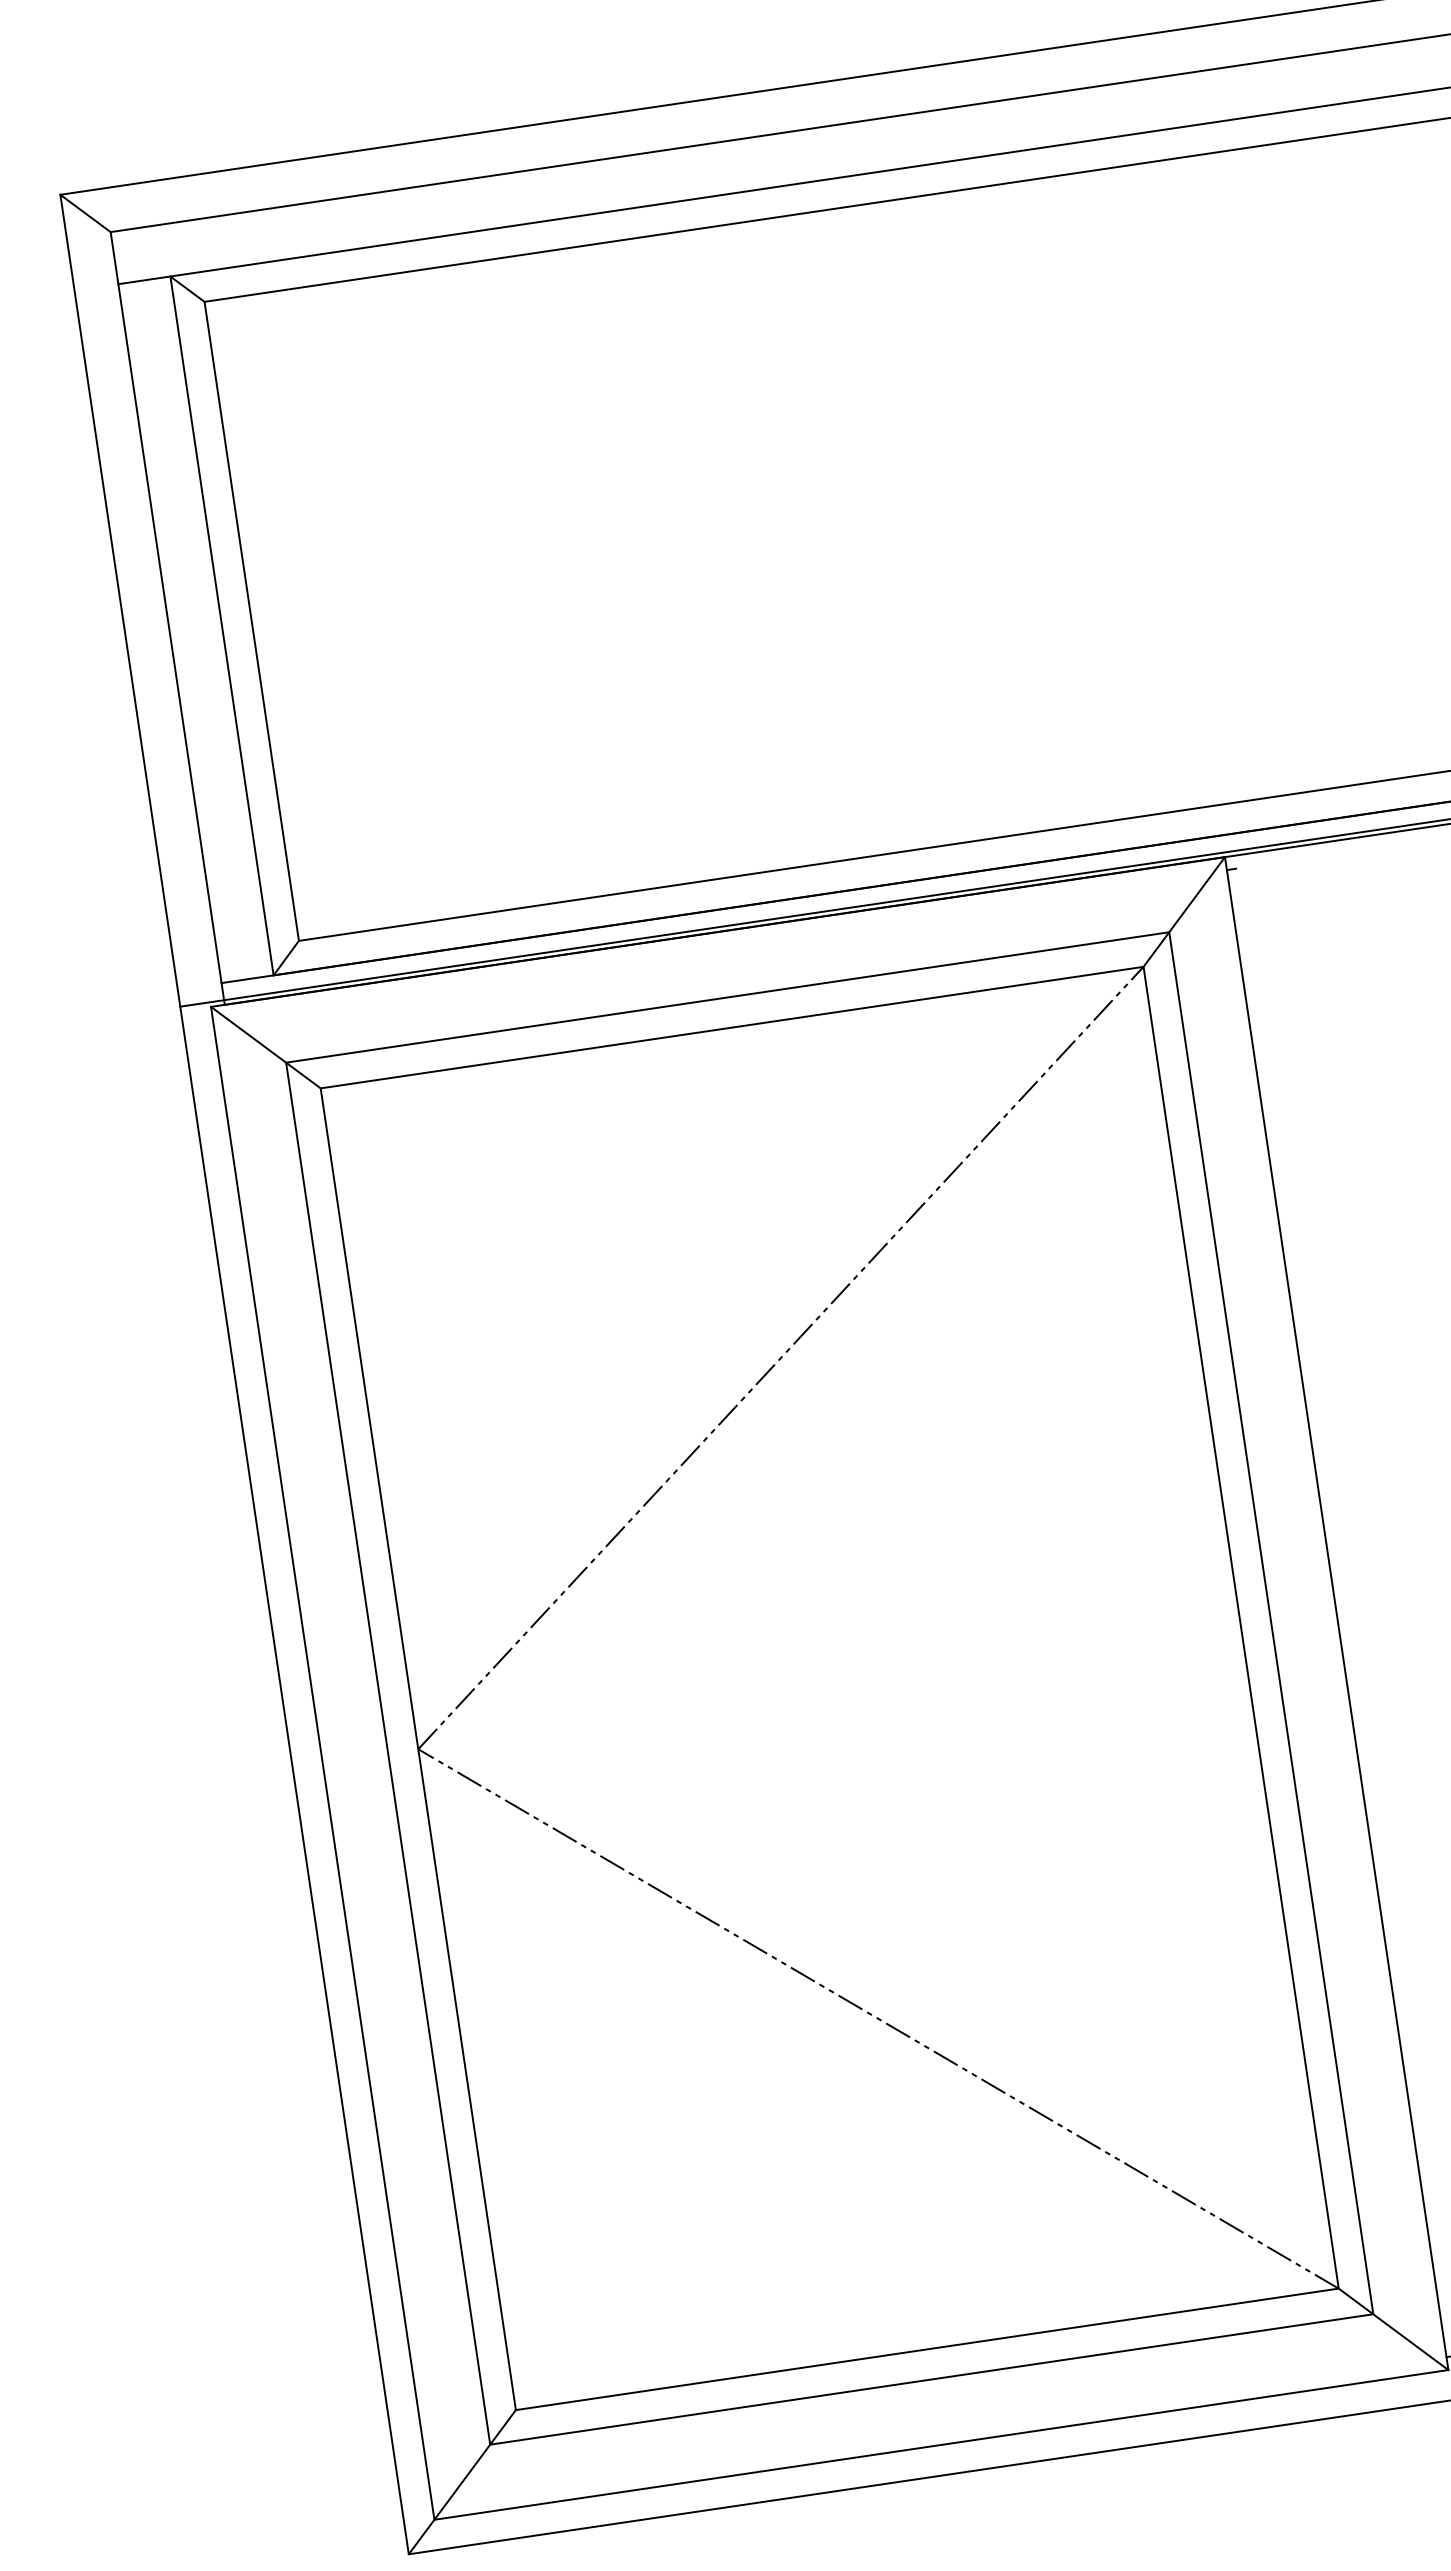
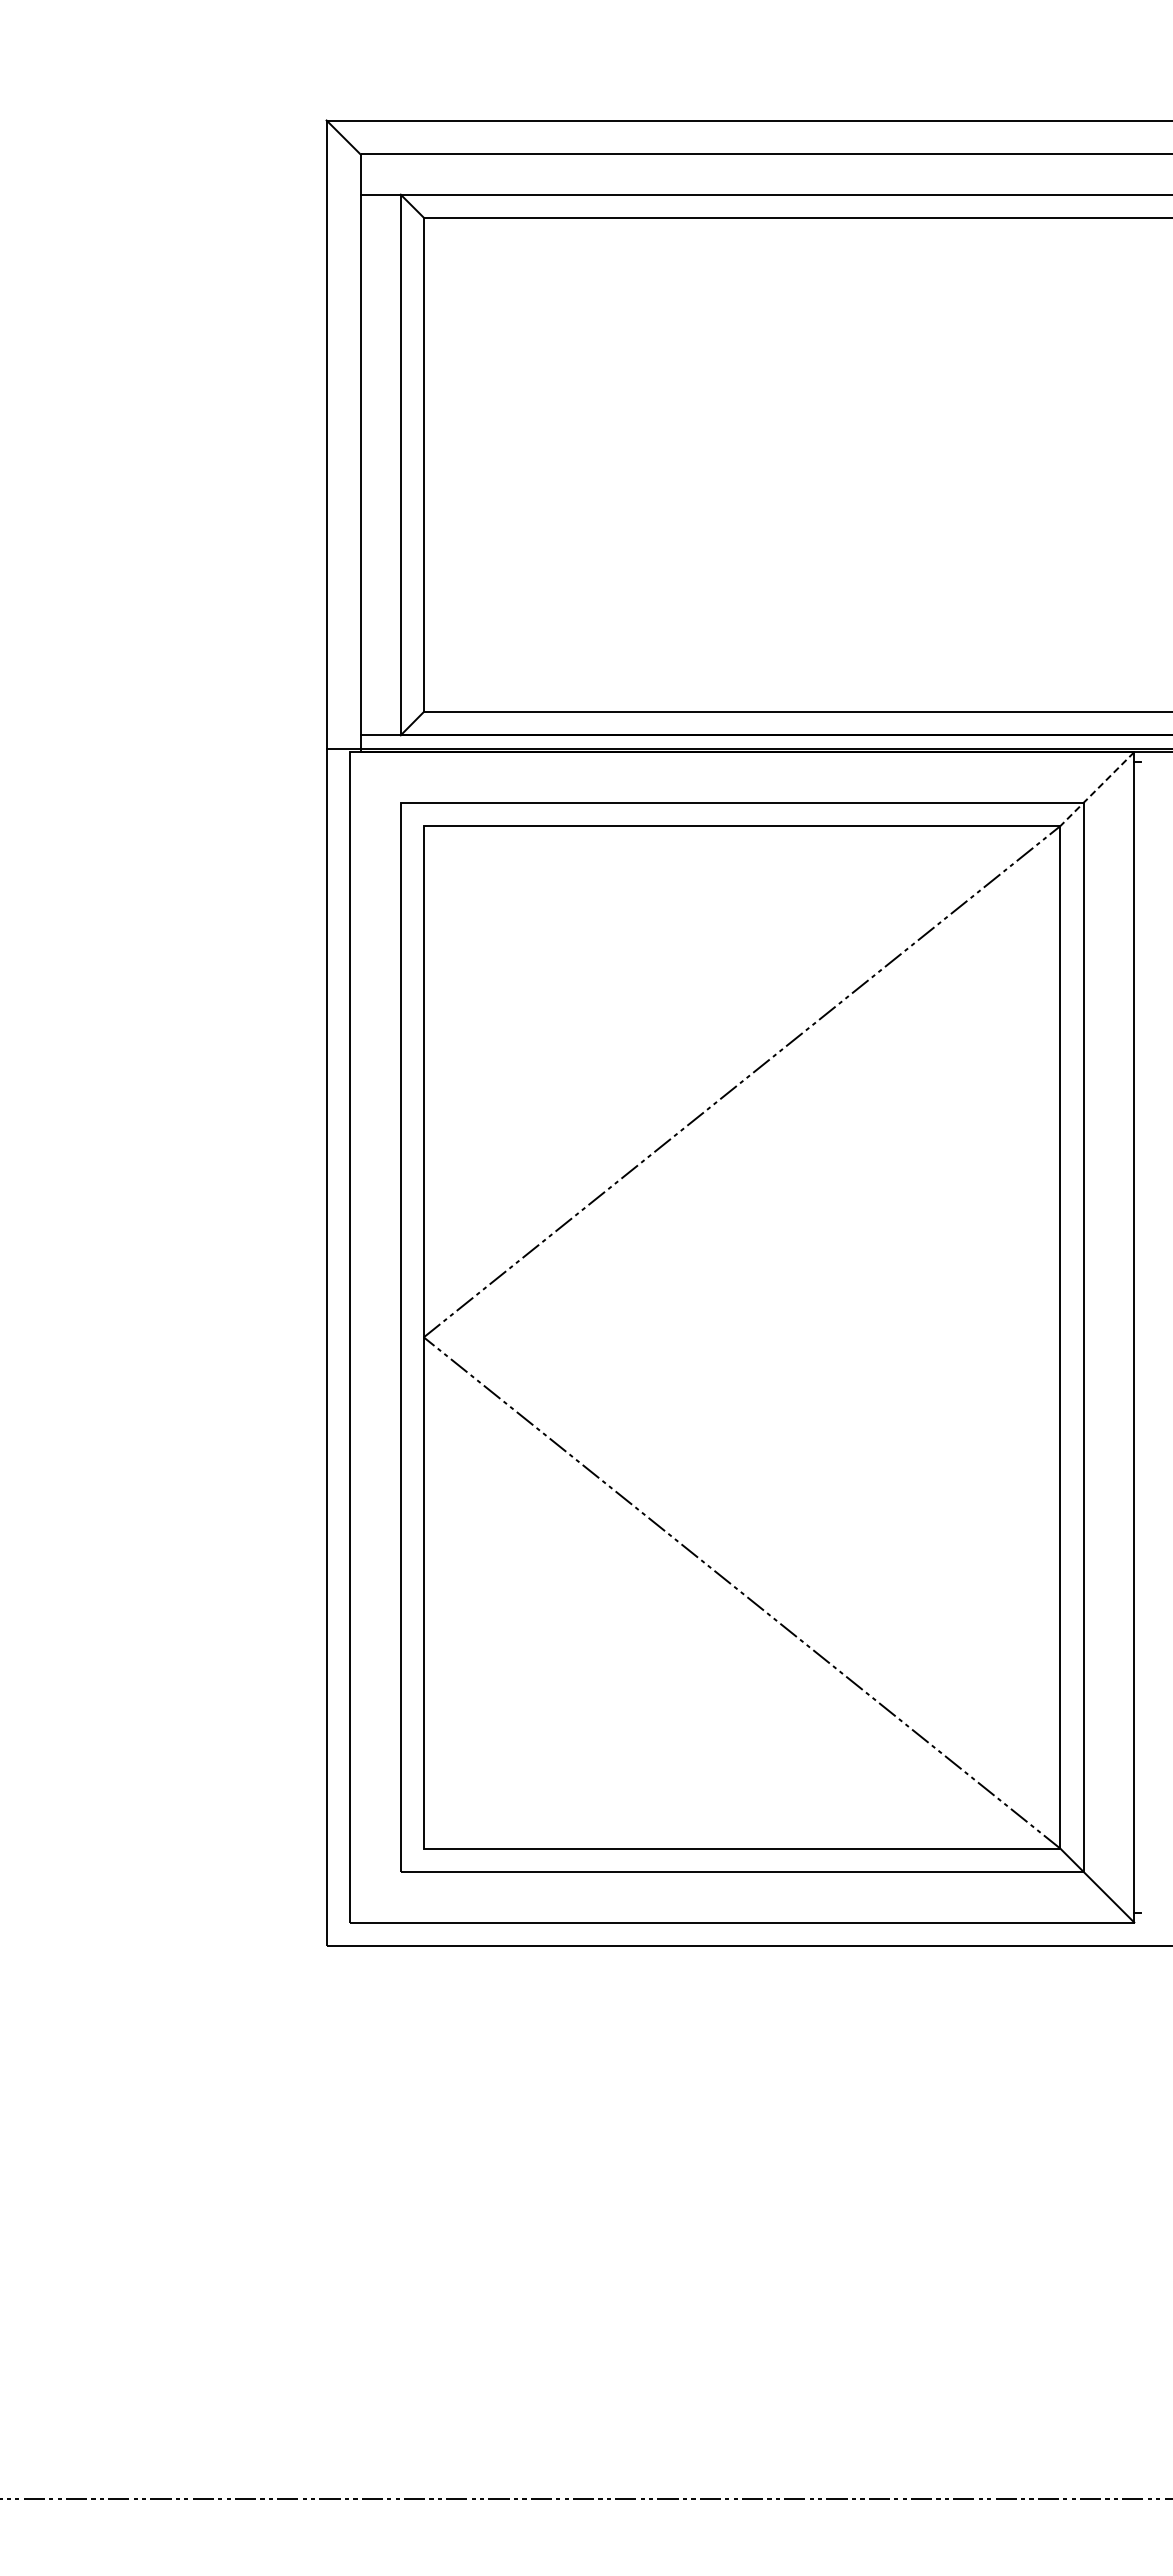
line: (1183, 912) -> (1096, 789), solid -> dashed
line: (265, 1048) -> (386, 789), removed
line: (461, 2481) -> (374, 1896), removed

